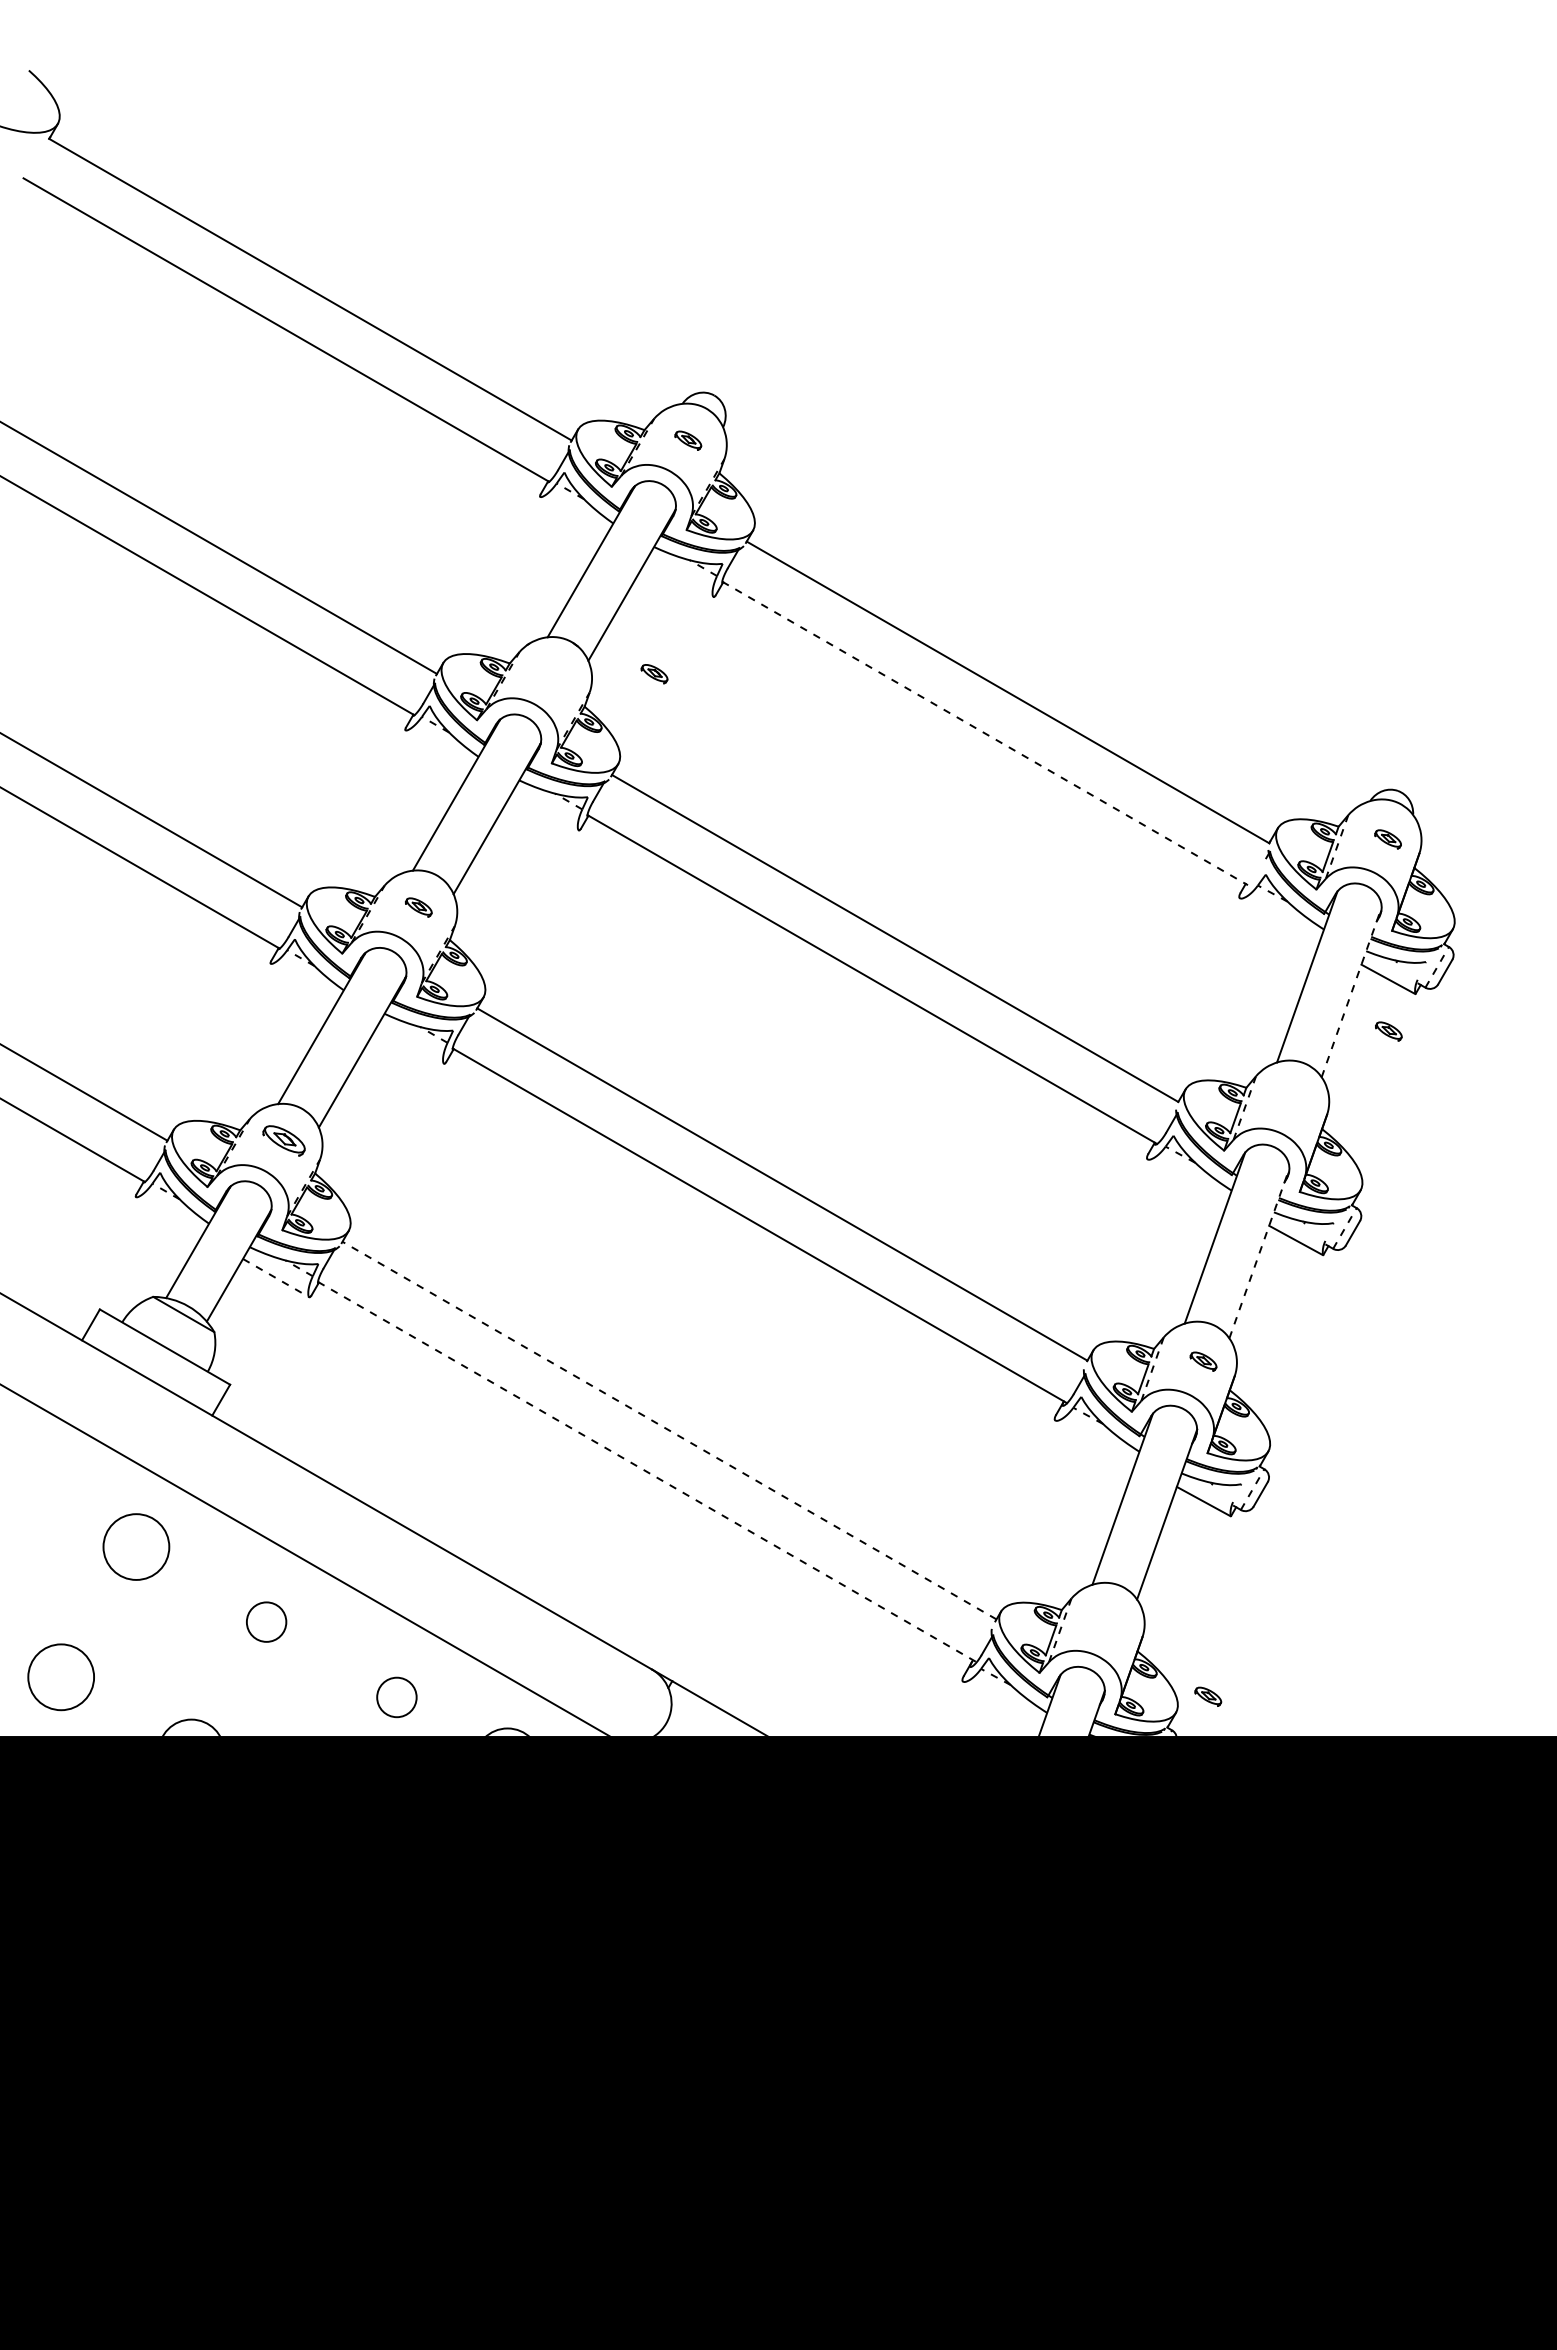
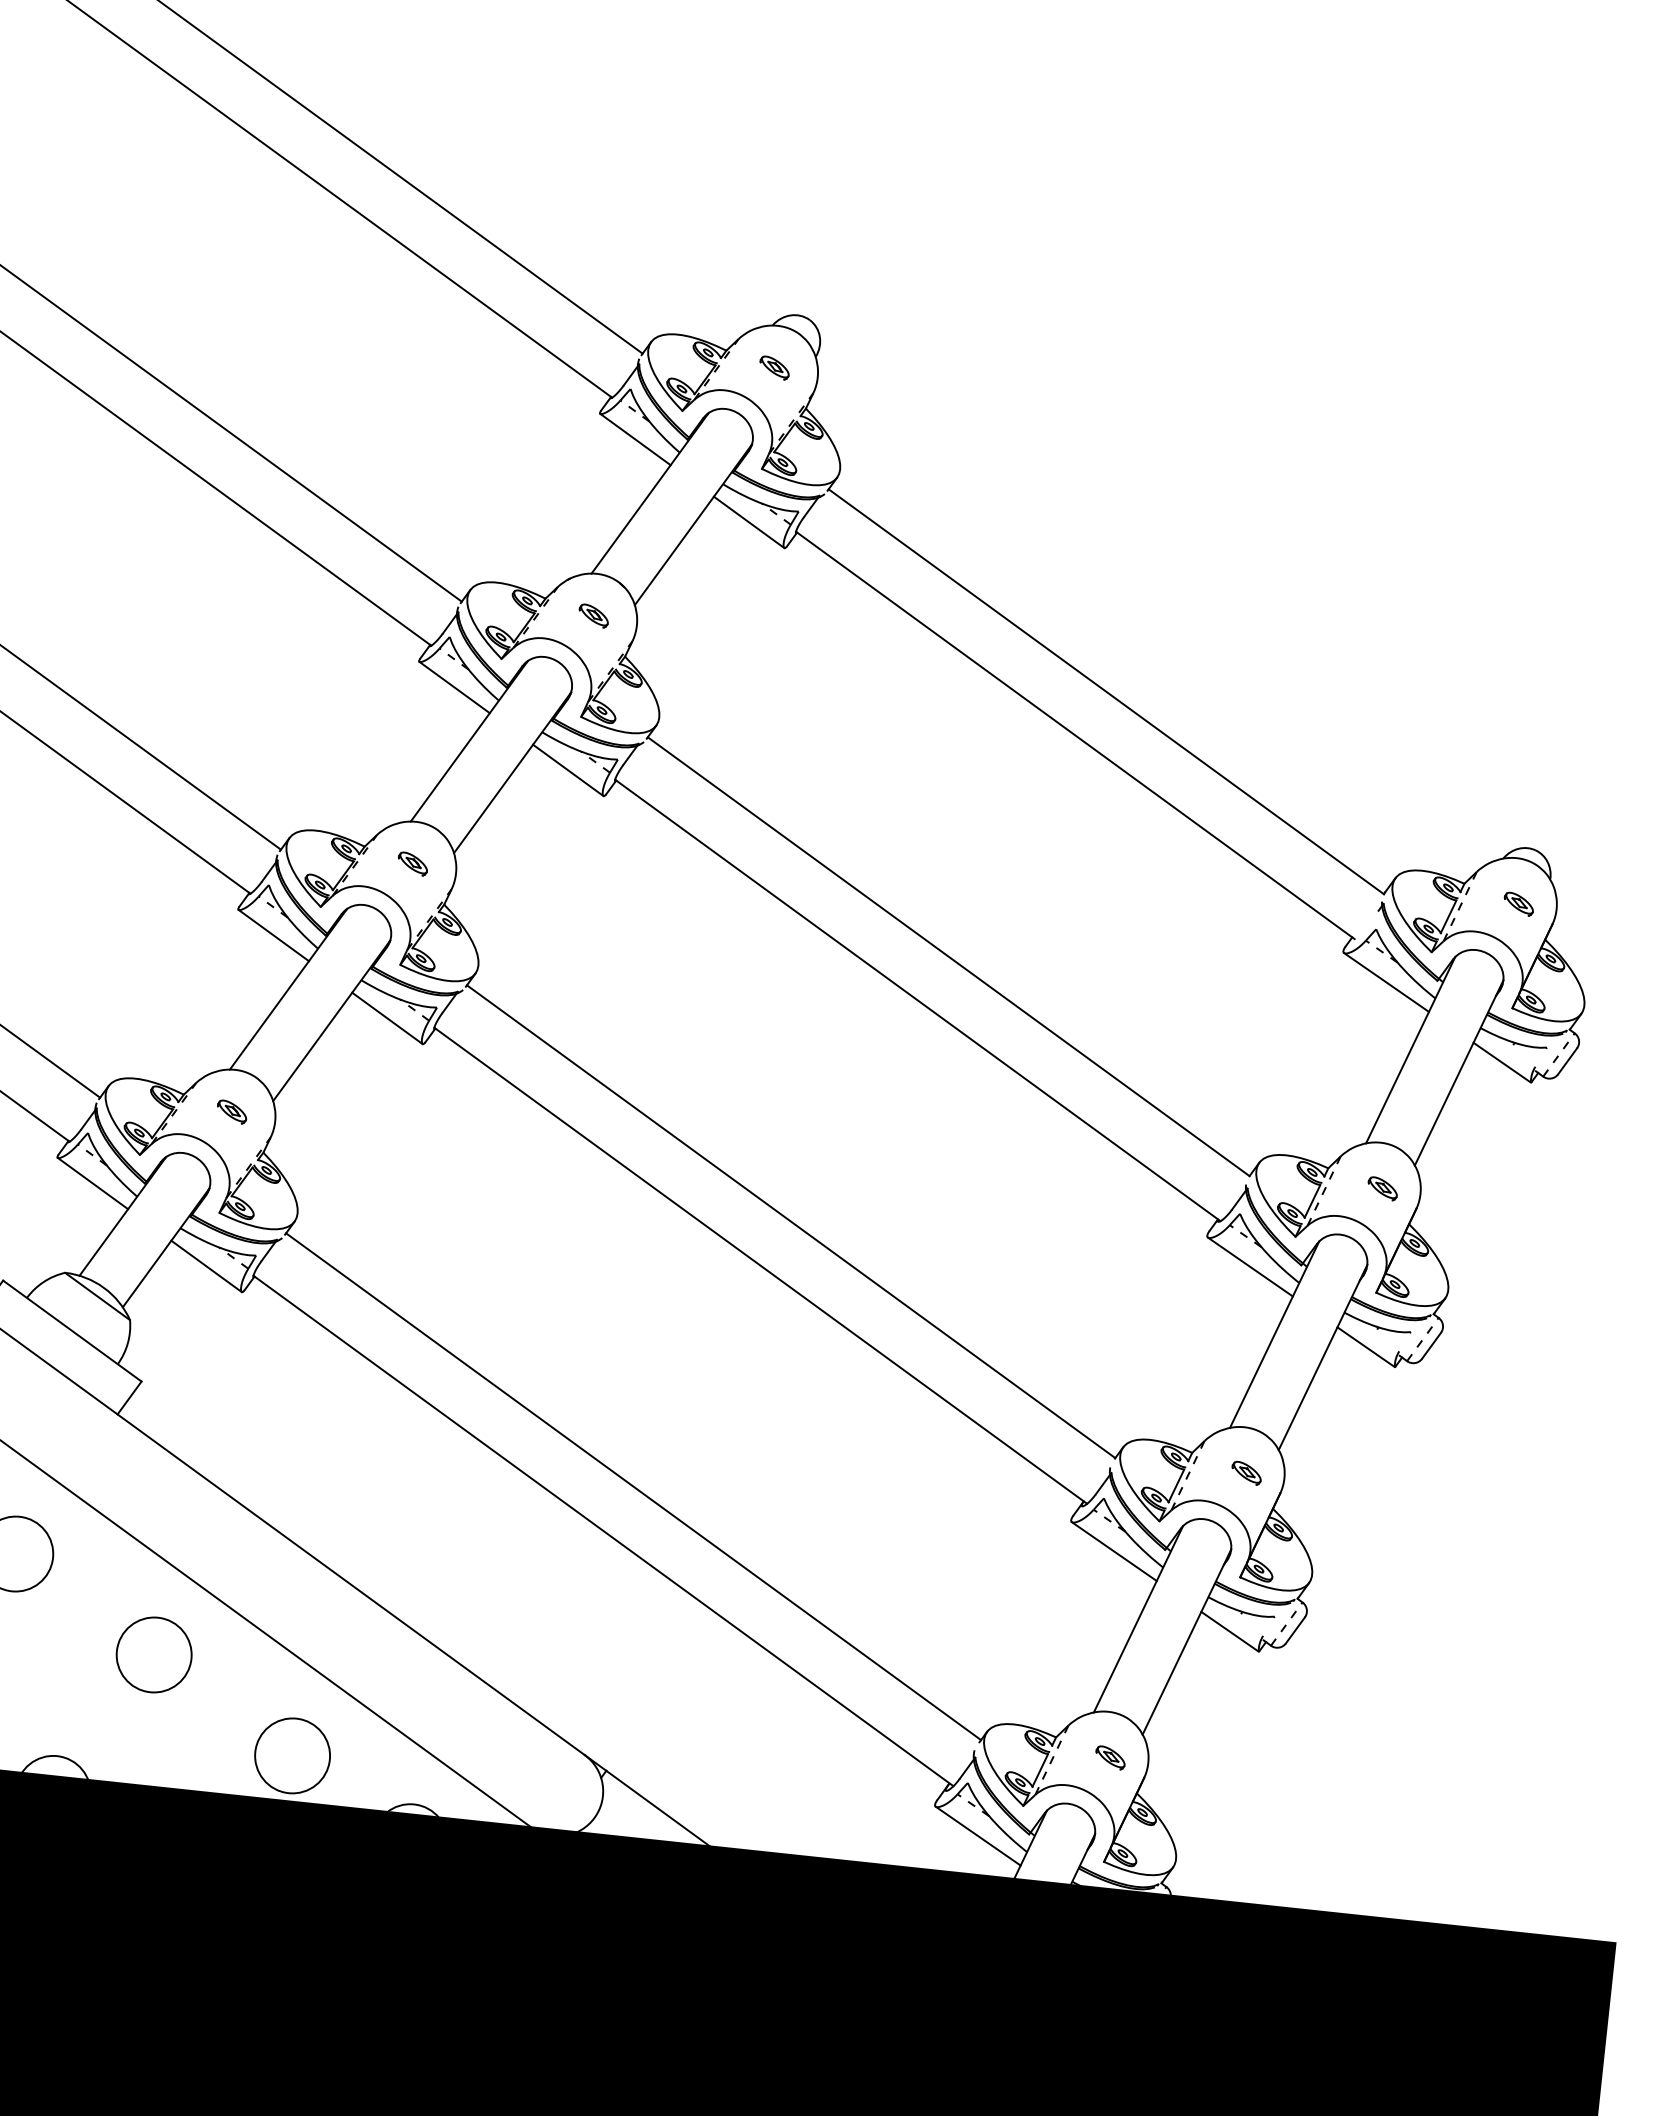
line: (573, 516) -> (635, 439), added
line: (680, 577) -> (749, 521), added
part: (654, 674) -> (593, 616), moved
line: (985, 733) -> (1075, 735), dashed -> solid
line: (438, 749) -> (454, 687), added
line: (545, 811) -> (568, 770), added
line: (1279, 919) -> (1386, 981), added
line: (303, 982) -> (273, 934), added
line: (1351, 991) -> (1459, 1071), dashed -> solid
part: (1388, 1031) -> (1382, 1188), moved
line: (410, 1044) -> (386, 1018), added
part: (283, 1140) -> (231, 1111), size x0.62
line: (1187, 1181) -> (1250, 1267), added
line: (169, 1216) -> (93, 1183), added
line: (1259, 1252) -> (1323, 1356), dashed -> solid
line: (276, 1278) -> (206, 1266), dashed -> solid
line: (669, 1430) -> (633, 1486), dashed -> solid
line: (1095, 1442) -> (1114, 1551), added
line: (647, 1472) -> (603, 1531), dashed -> solid
circle: (266, 1621) -> (154, 1654), size x1.67
part: (1208, 1696) -> (1110, 1757), moved
circle: (396, 1697) -> (292, 1755), size x1.67
line: (1002, 1703) -> (977, 1836), added

